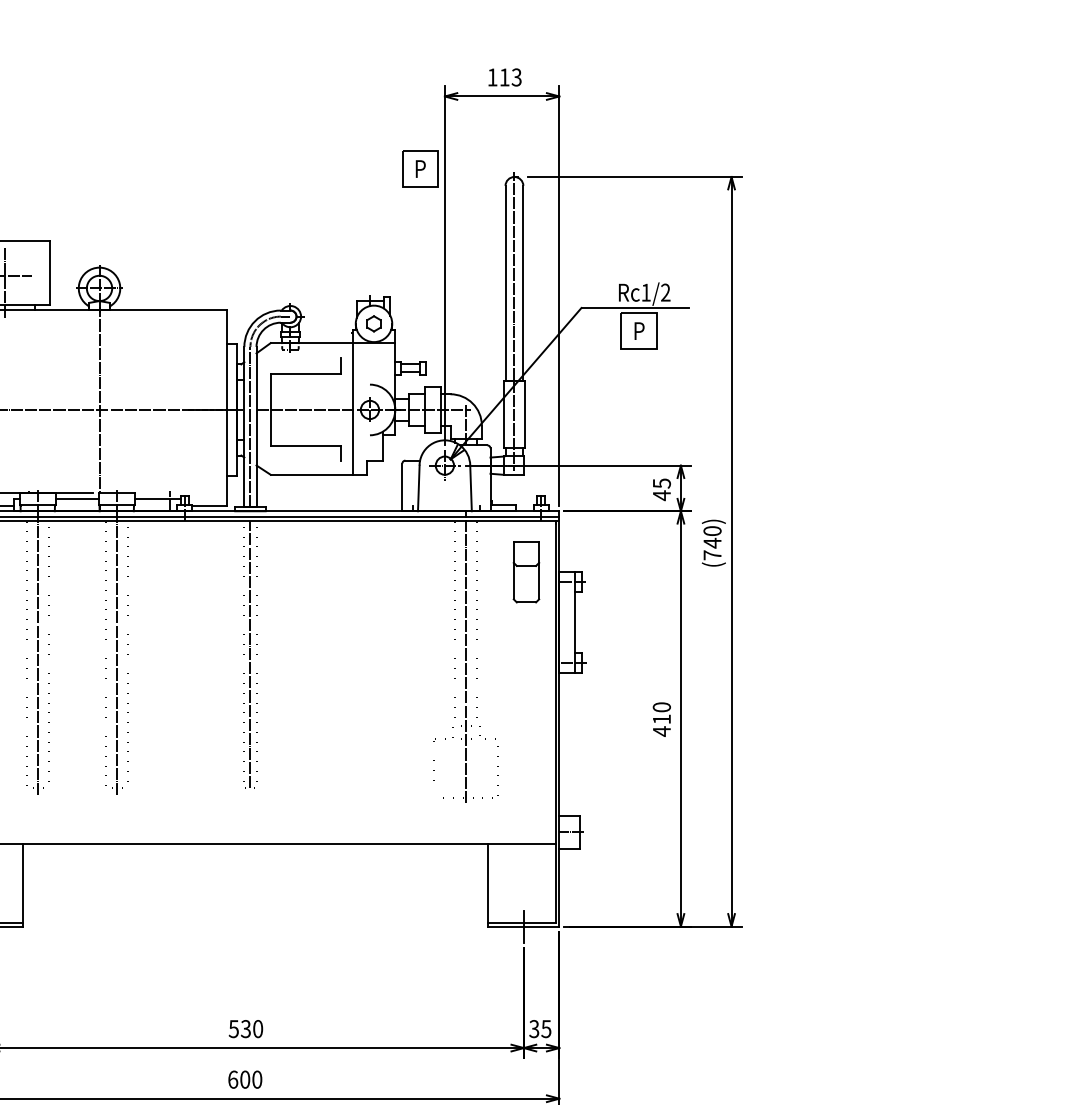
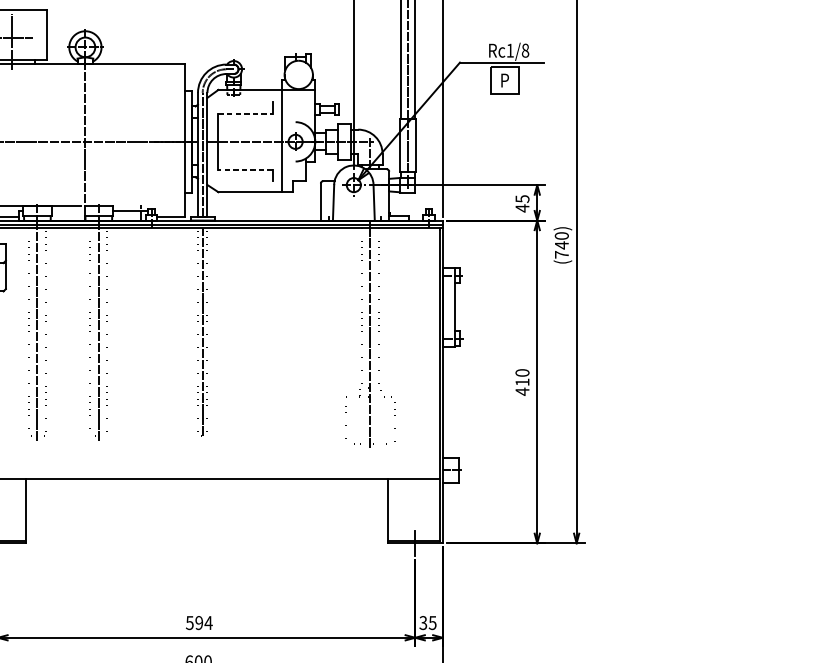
text: (665, 292) -> (525, 50), Rc1/2 -> Rc1/8
part: (373, 323) -> (298, 74), removed
line: (305, 373) -> (245, 113), solid -> dashed
line: (305, 446) -> (245, 170), solid -> dashed
line: (76, 499) -> (67, 211), removed
part: (526, 572) -> (417, 268), removed
text: (251, 1029) -> (203, 623), 530 -> 594

